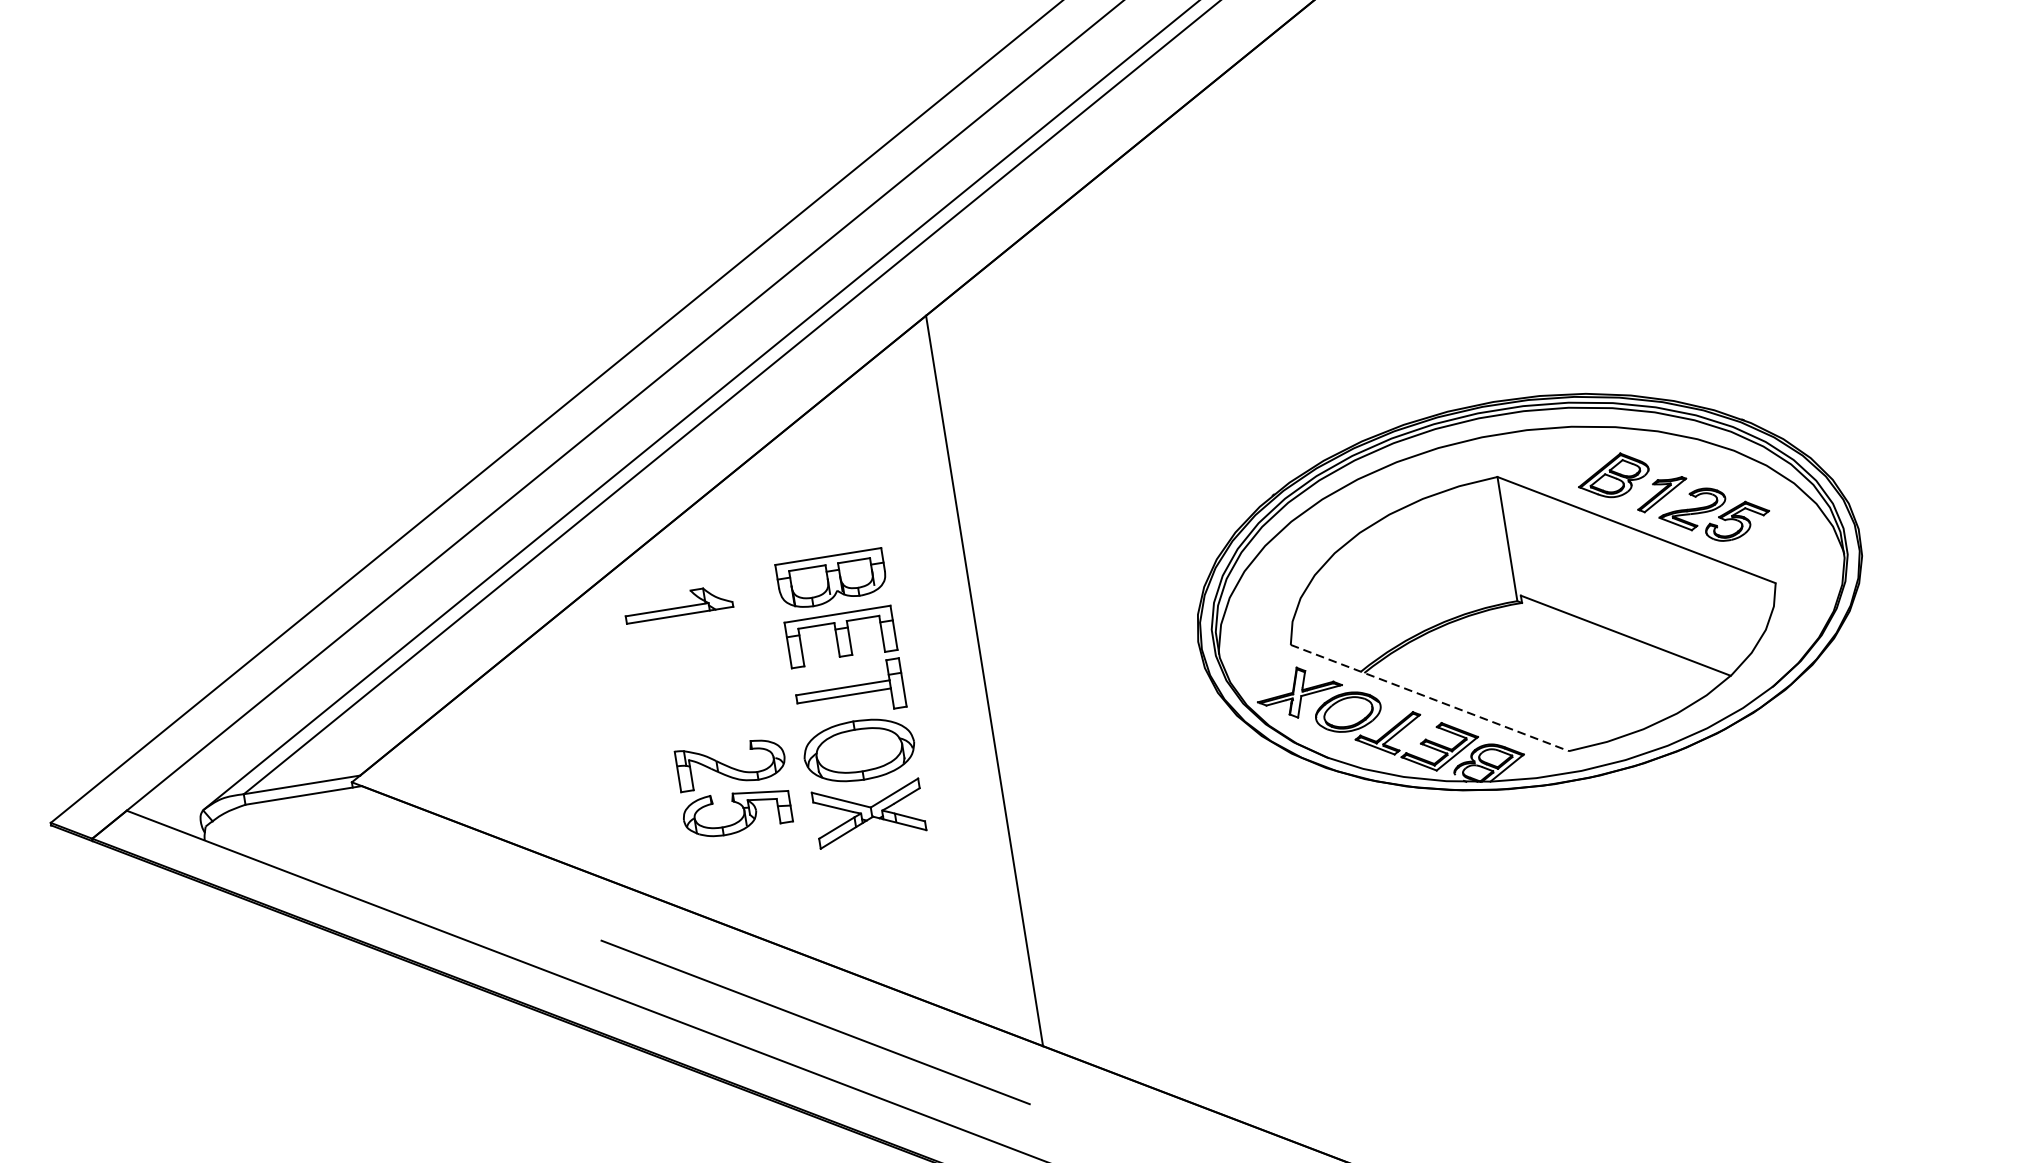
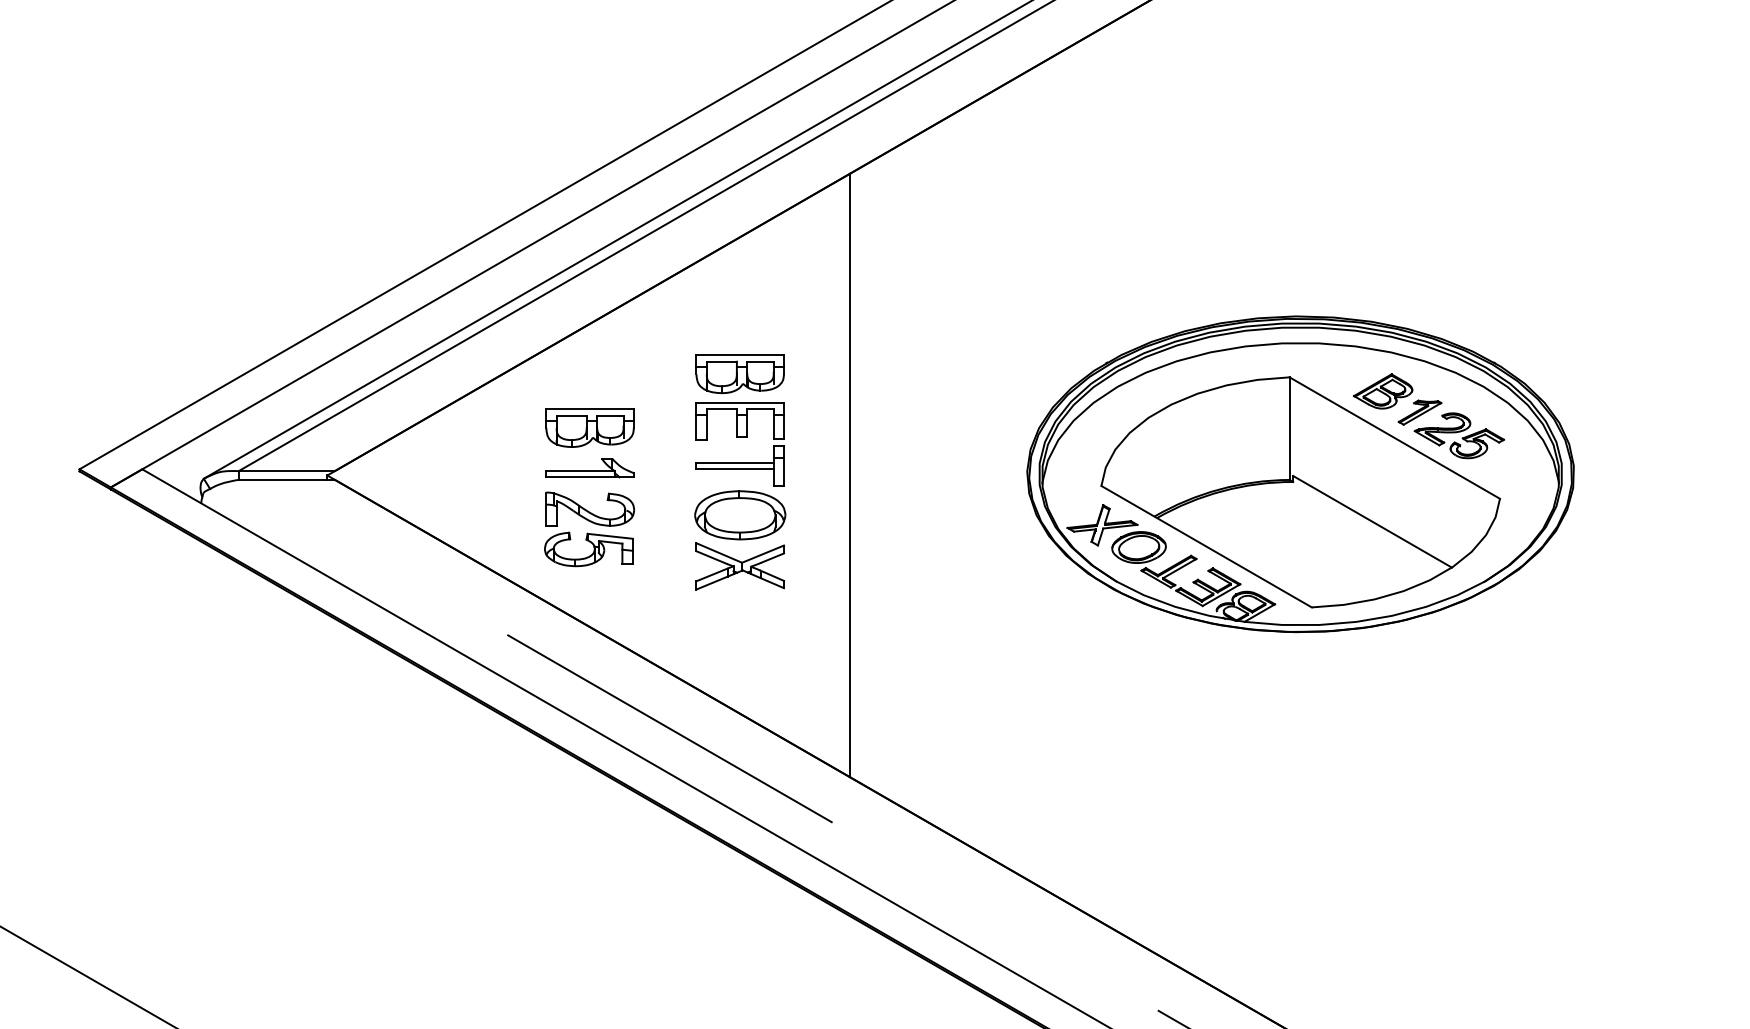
part: (677, 604) -> (589, 468), moved
part: (659, 673) -> (589, 427), added
line: (1430, 697) -> (1207, 546), dashed -> solid
part: (734, 788) -> (589, 529), moved

